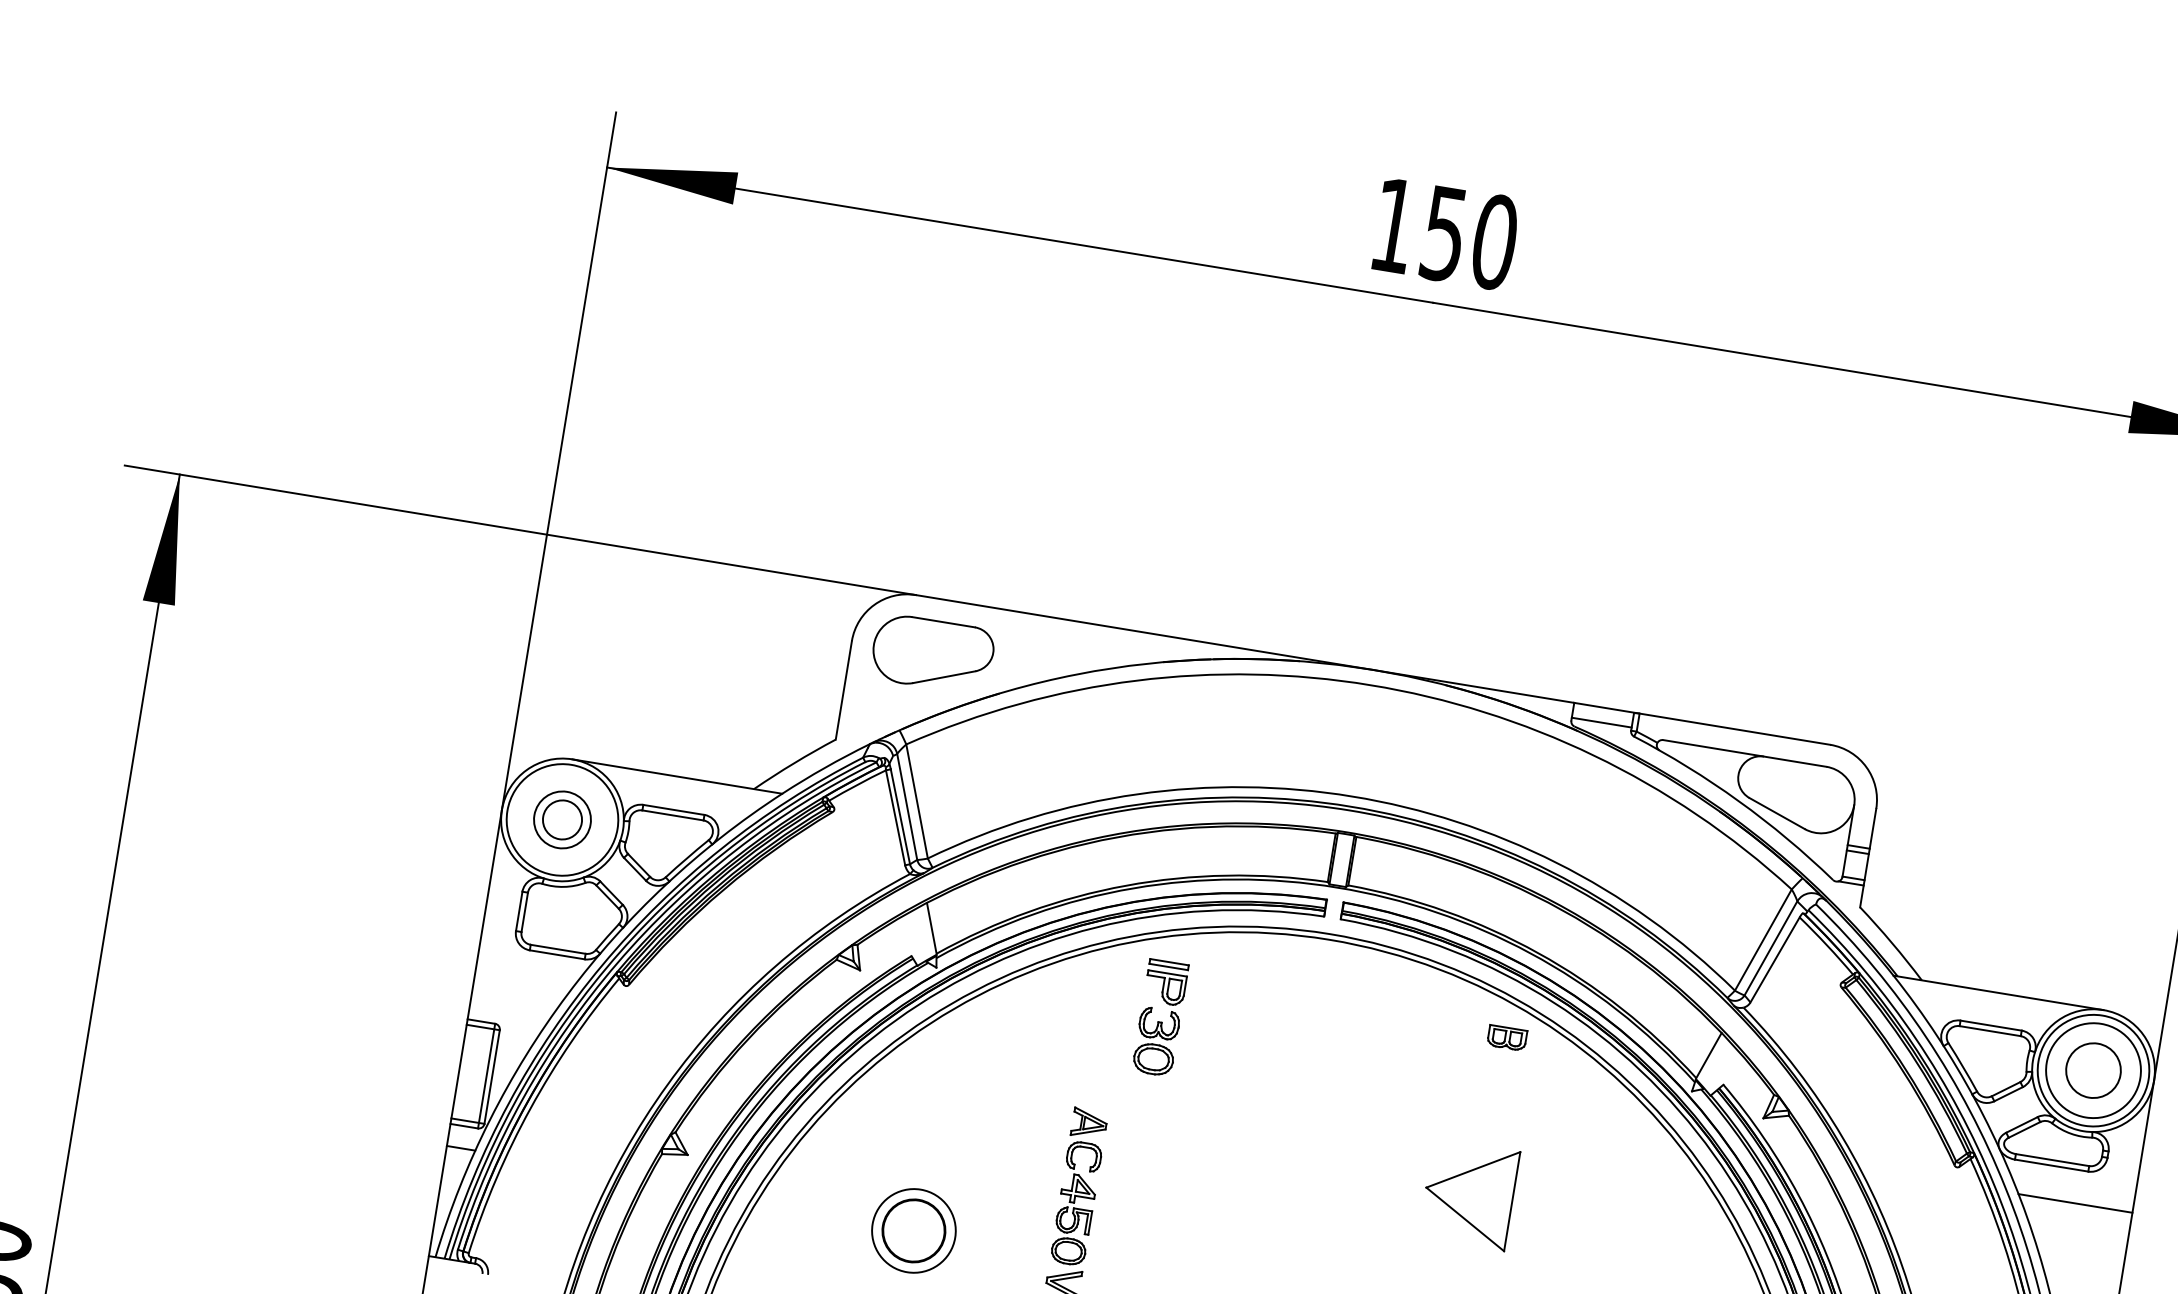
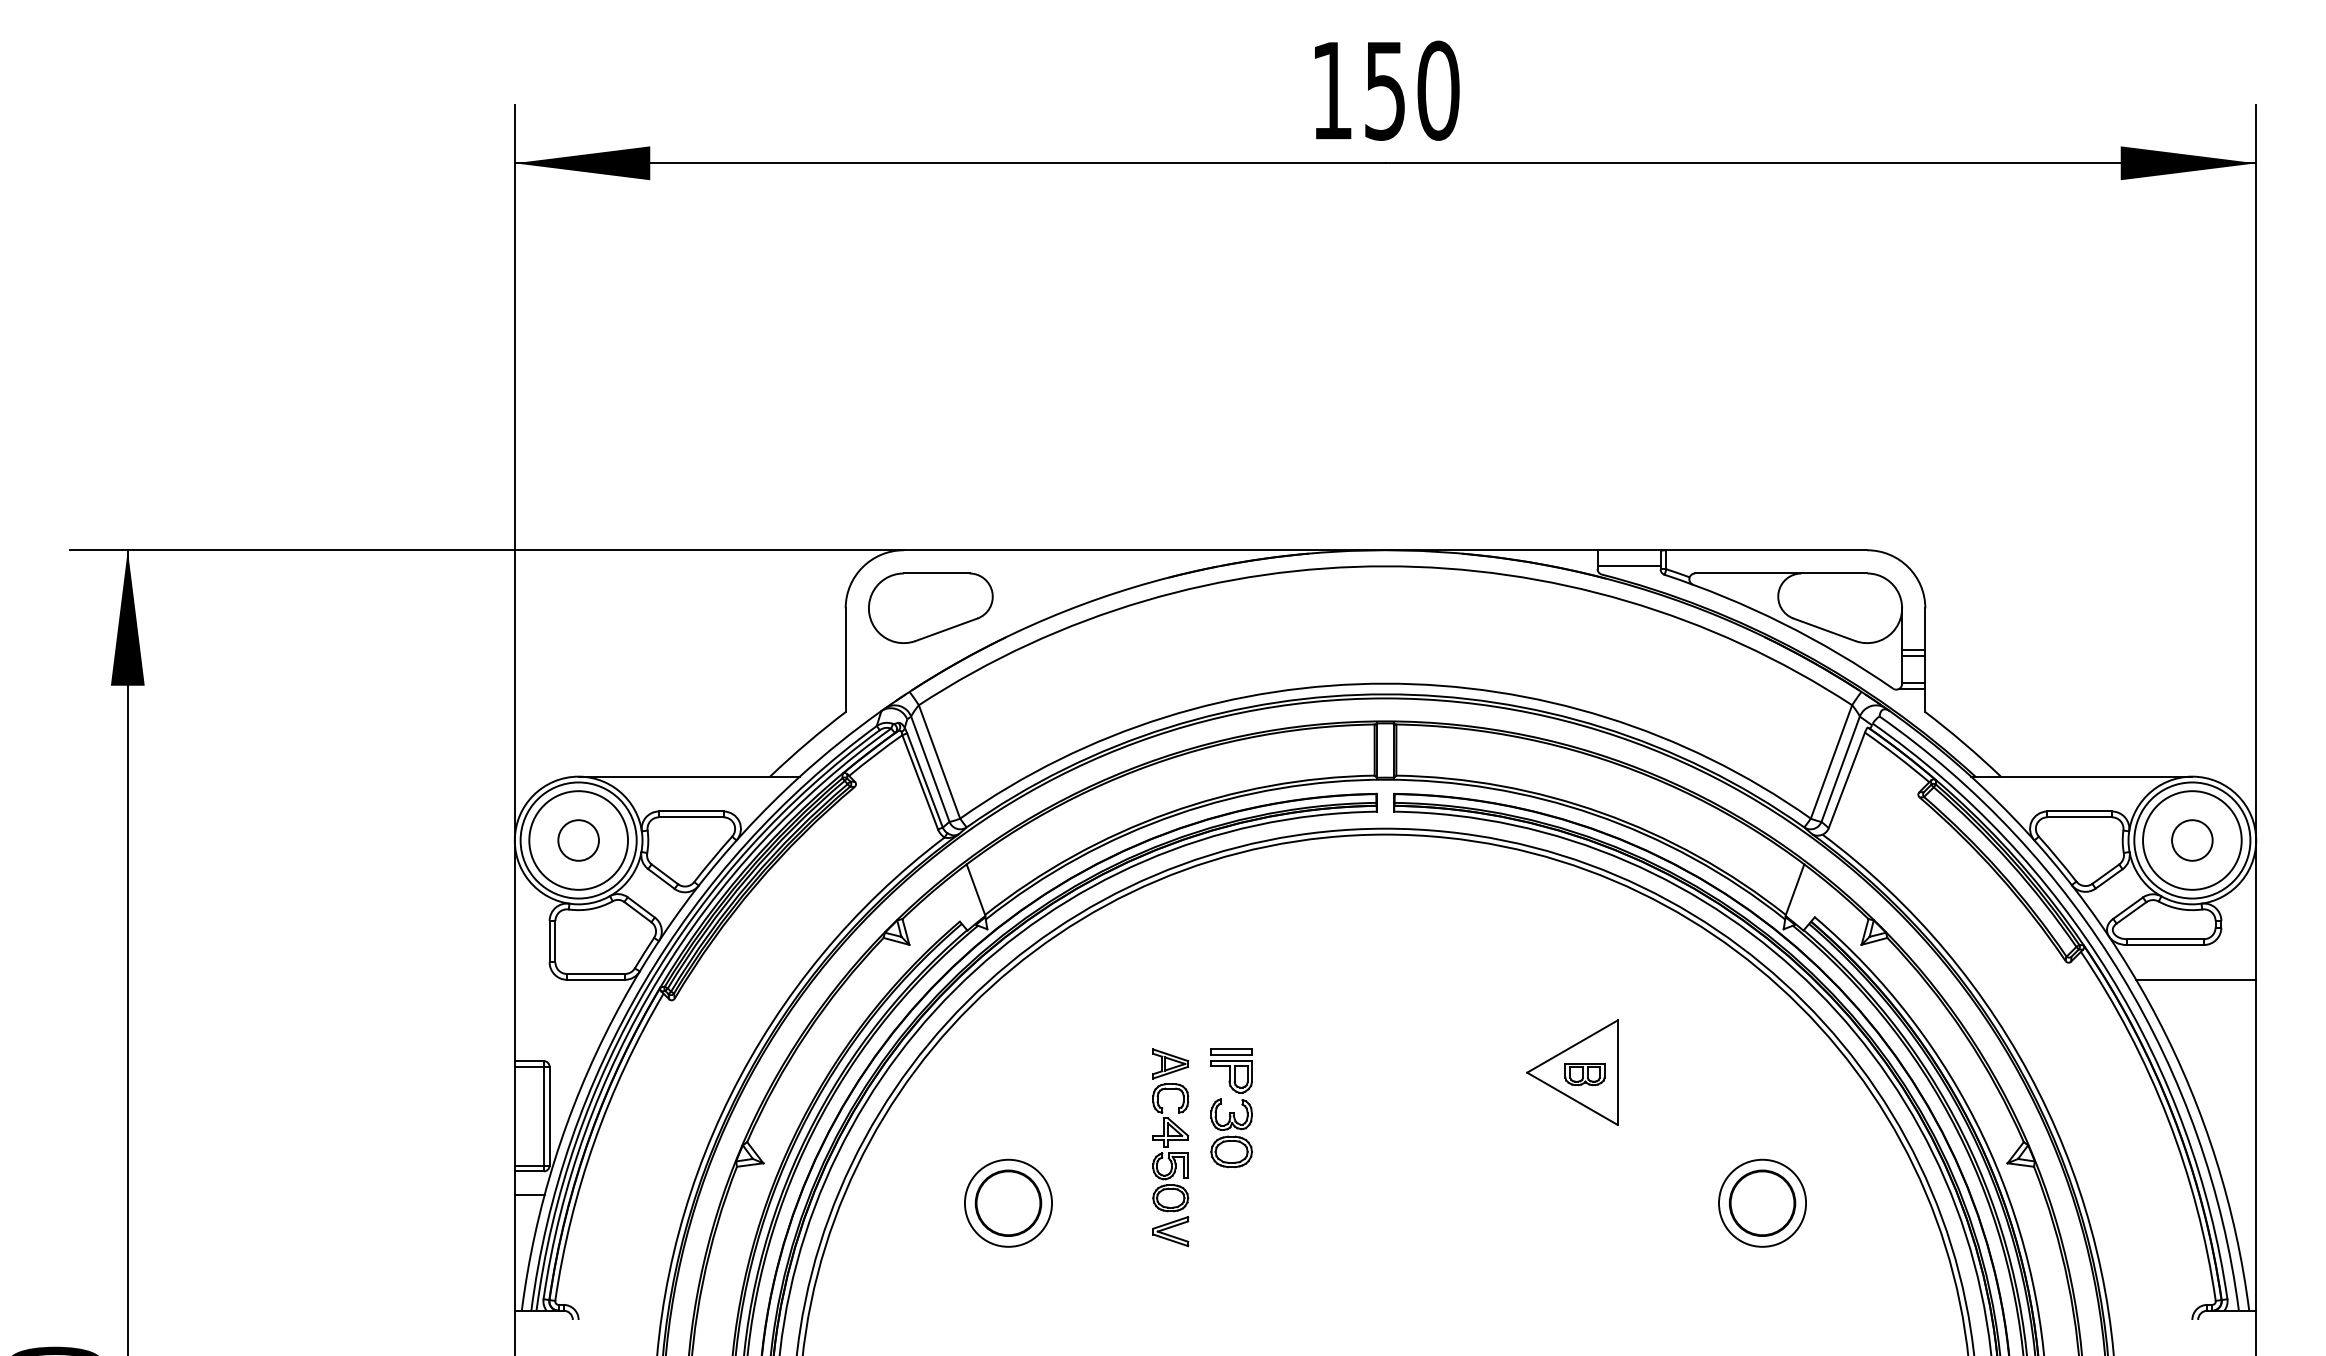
circle: (562, 819) -> (578, 840), size x1.67
part: (1160, 1018) -> (1231, 1108), moved
part: (1506, 1037) -> (1584, 1074), moved
circle: (2093, 1070) -> (2192, 840), size x0.71

